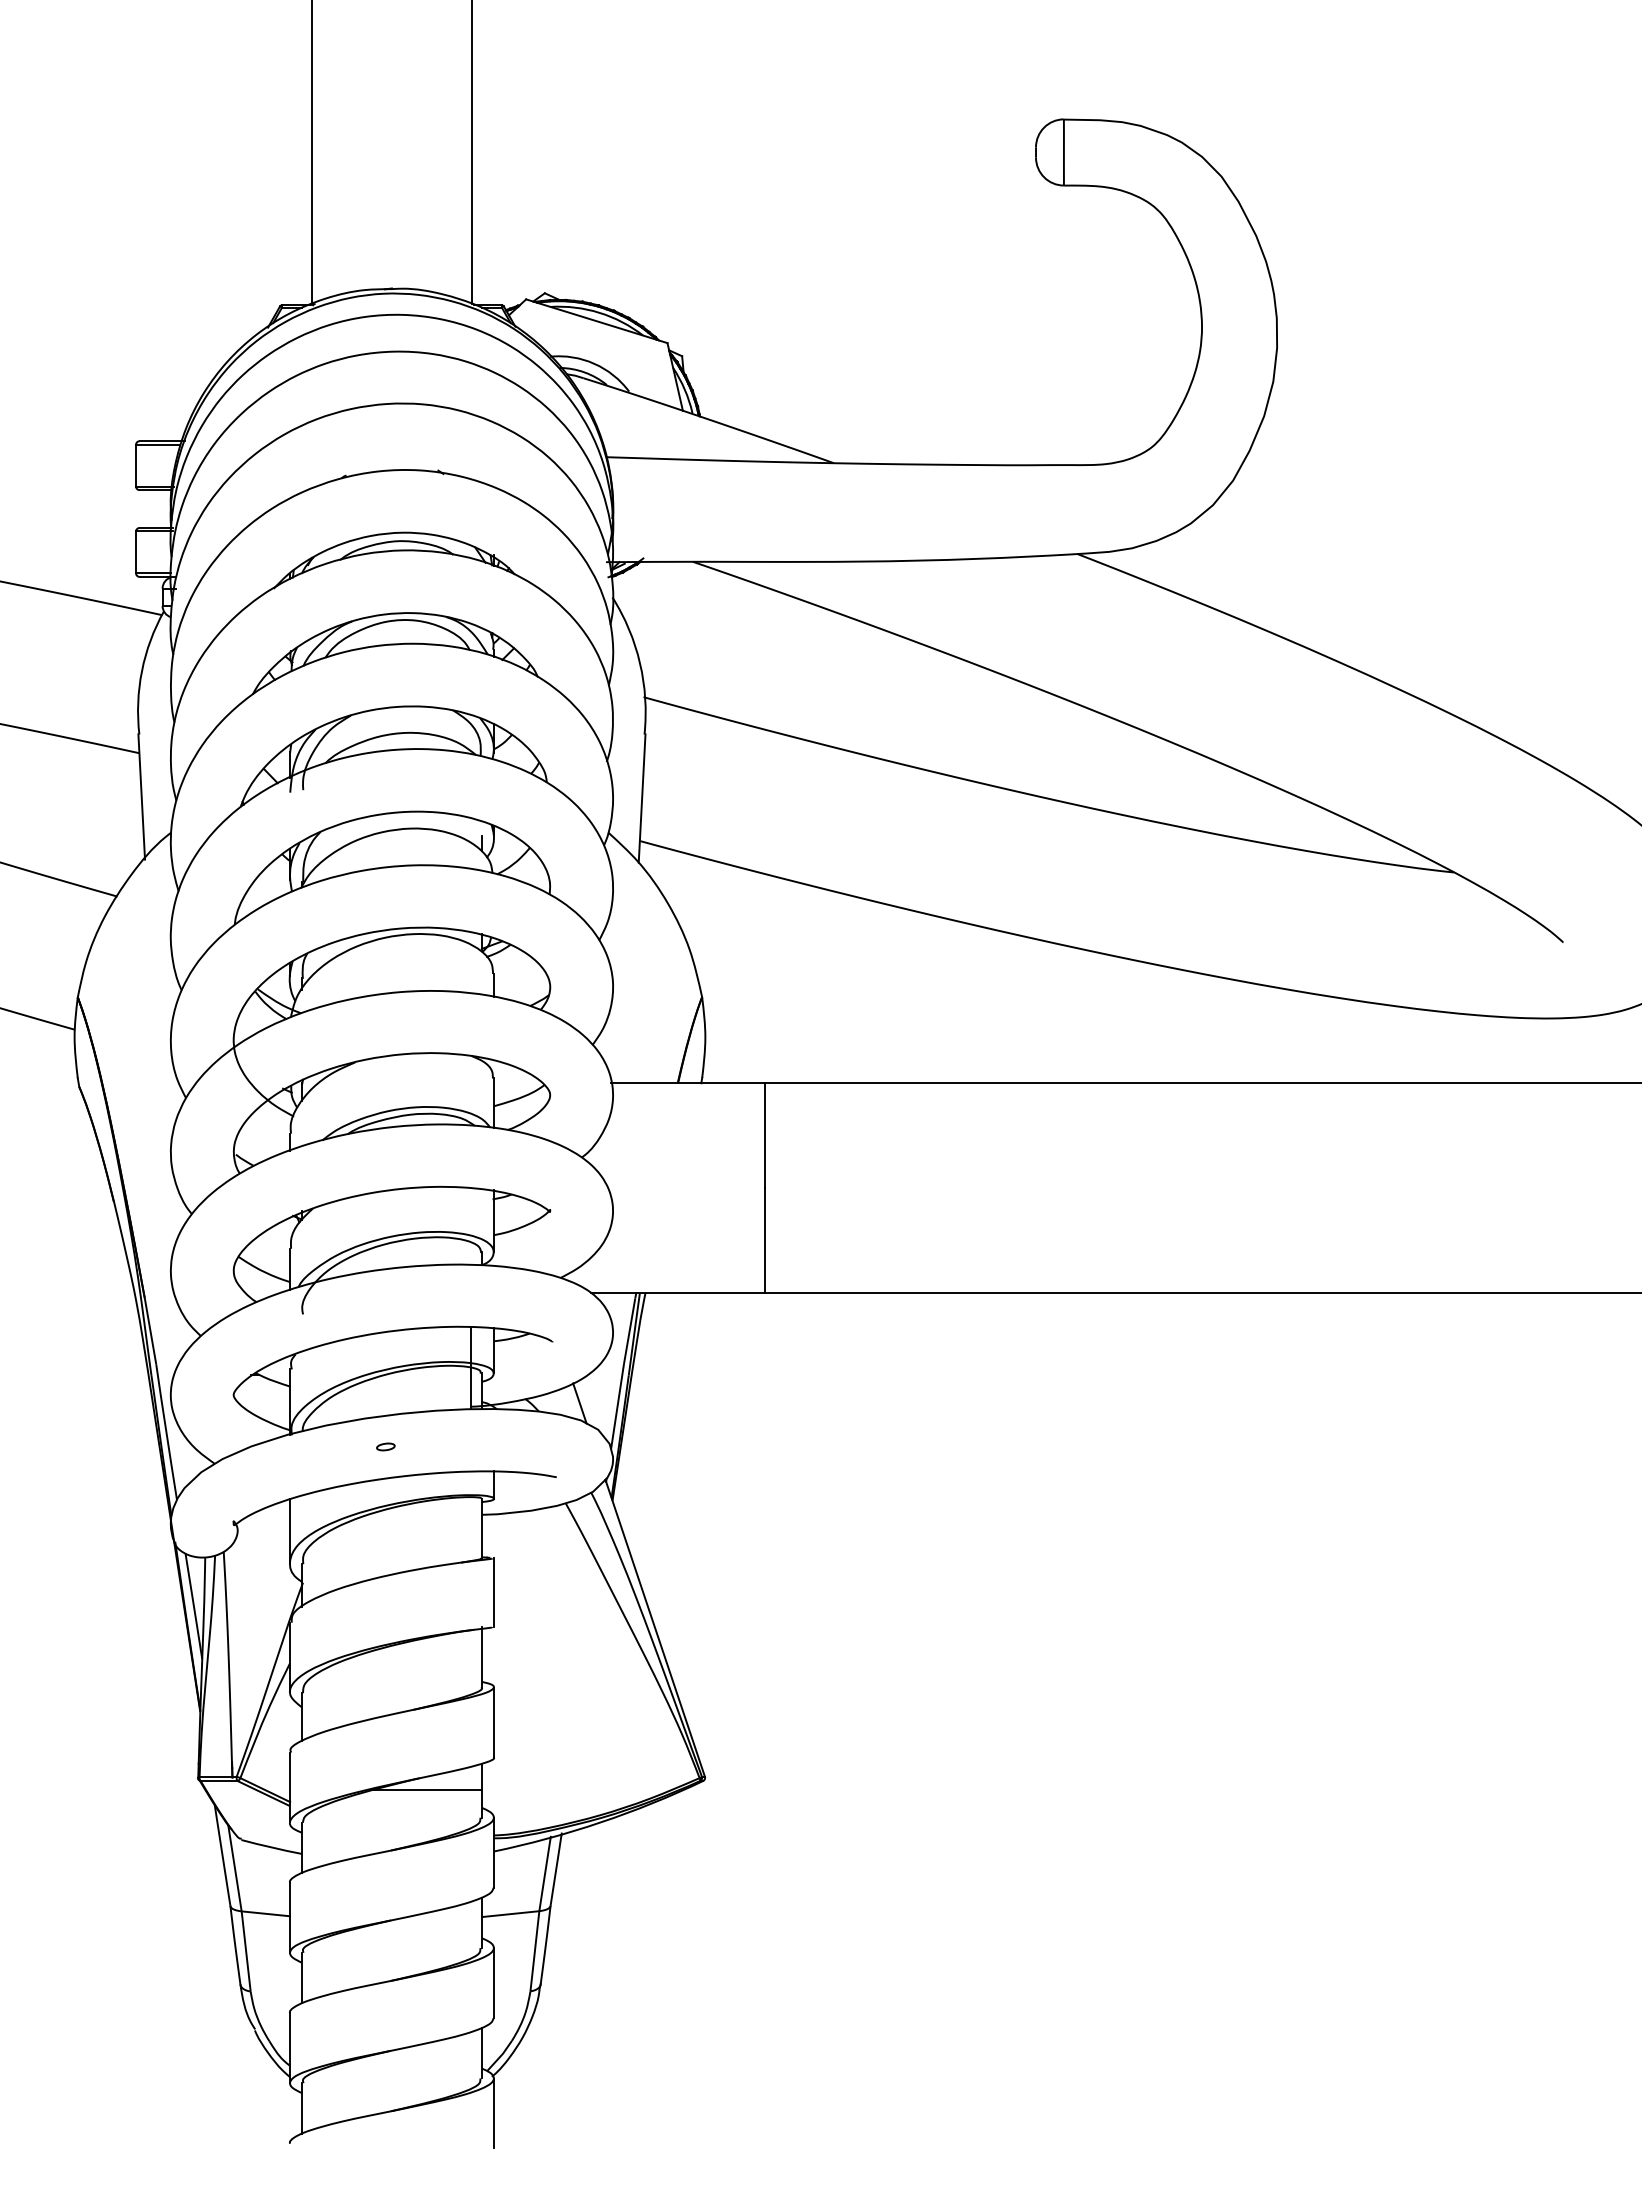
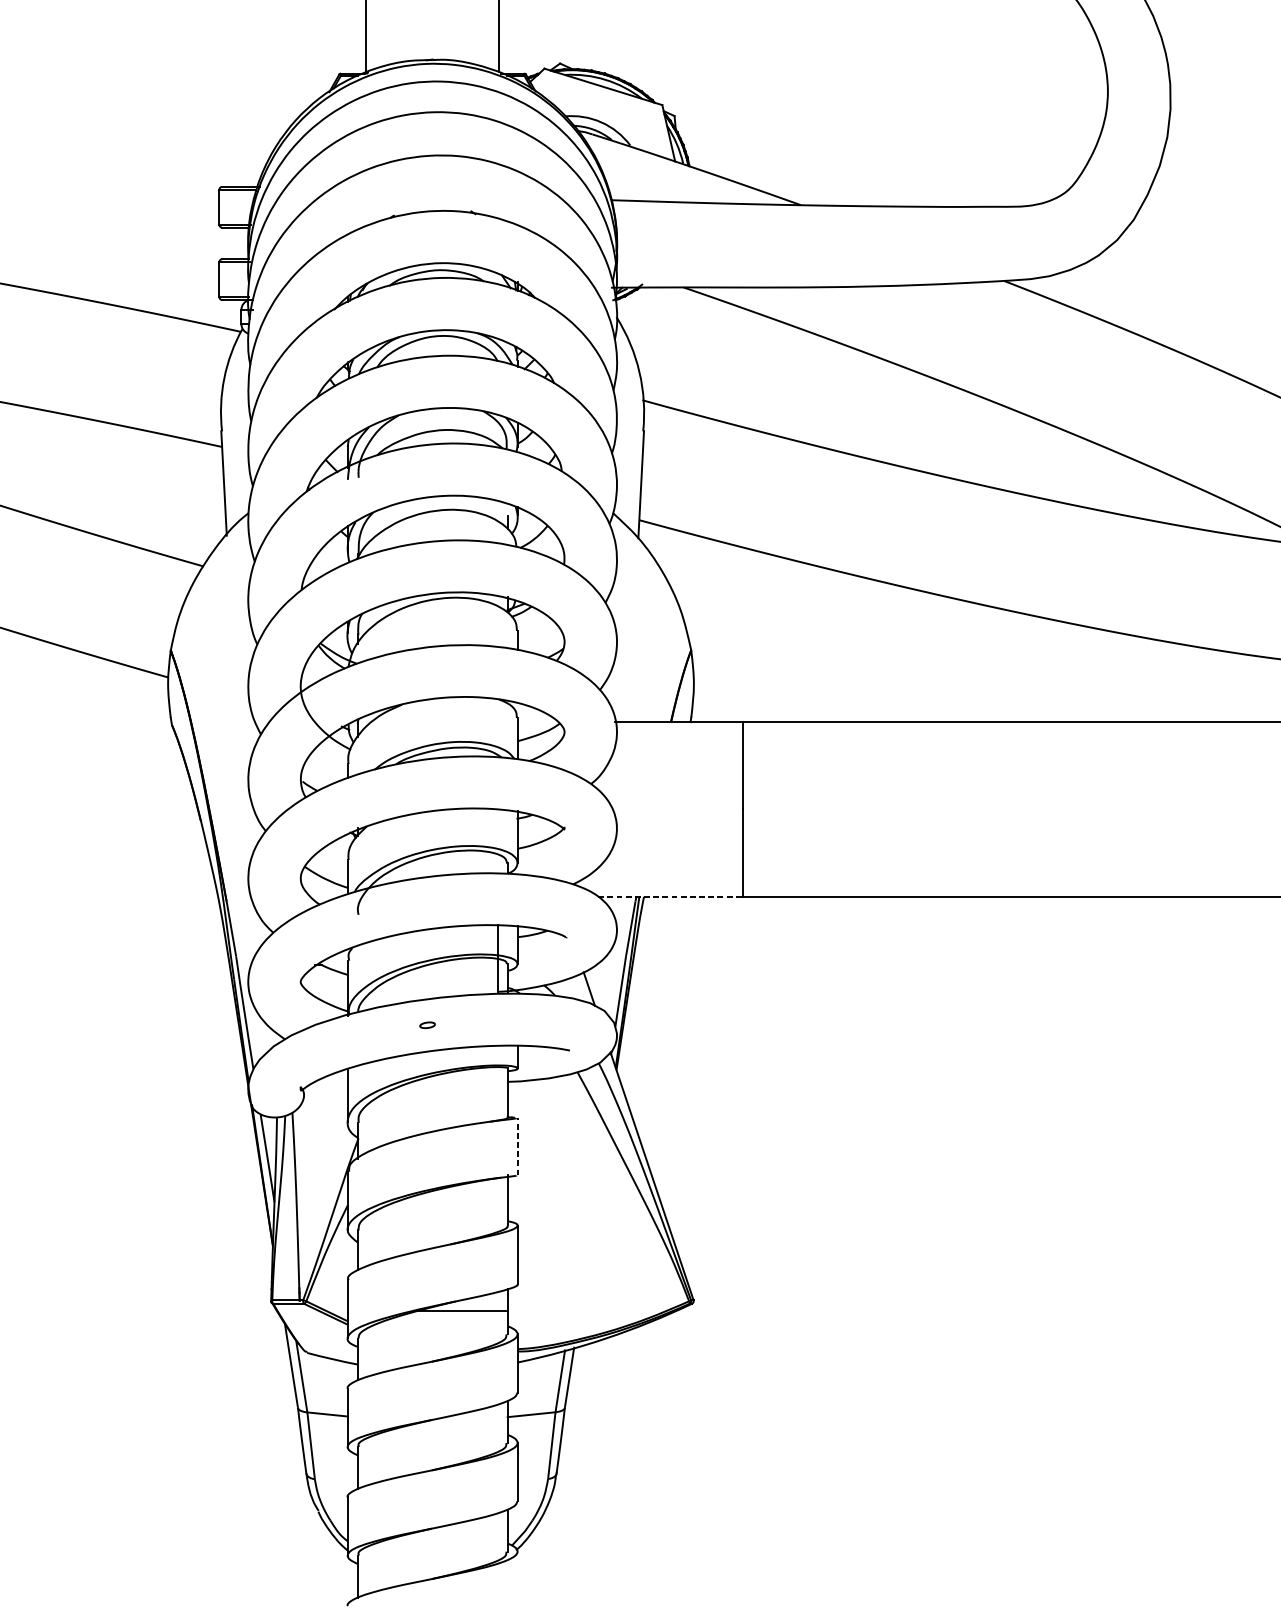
line: (677, 1292) -> (670, 896), solid -> dashed
line: (493, 1592) -> (517, 1146), solid -> dashed
line: (493, 2113) -> (517, 1580), removed

